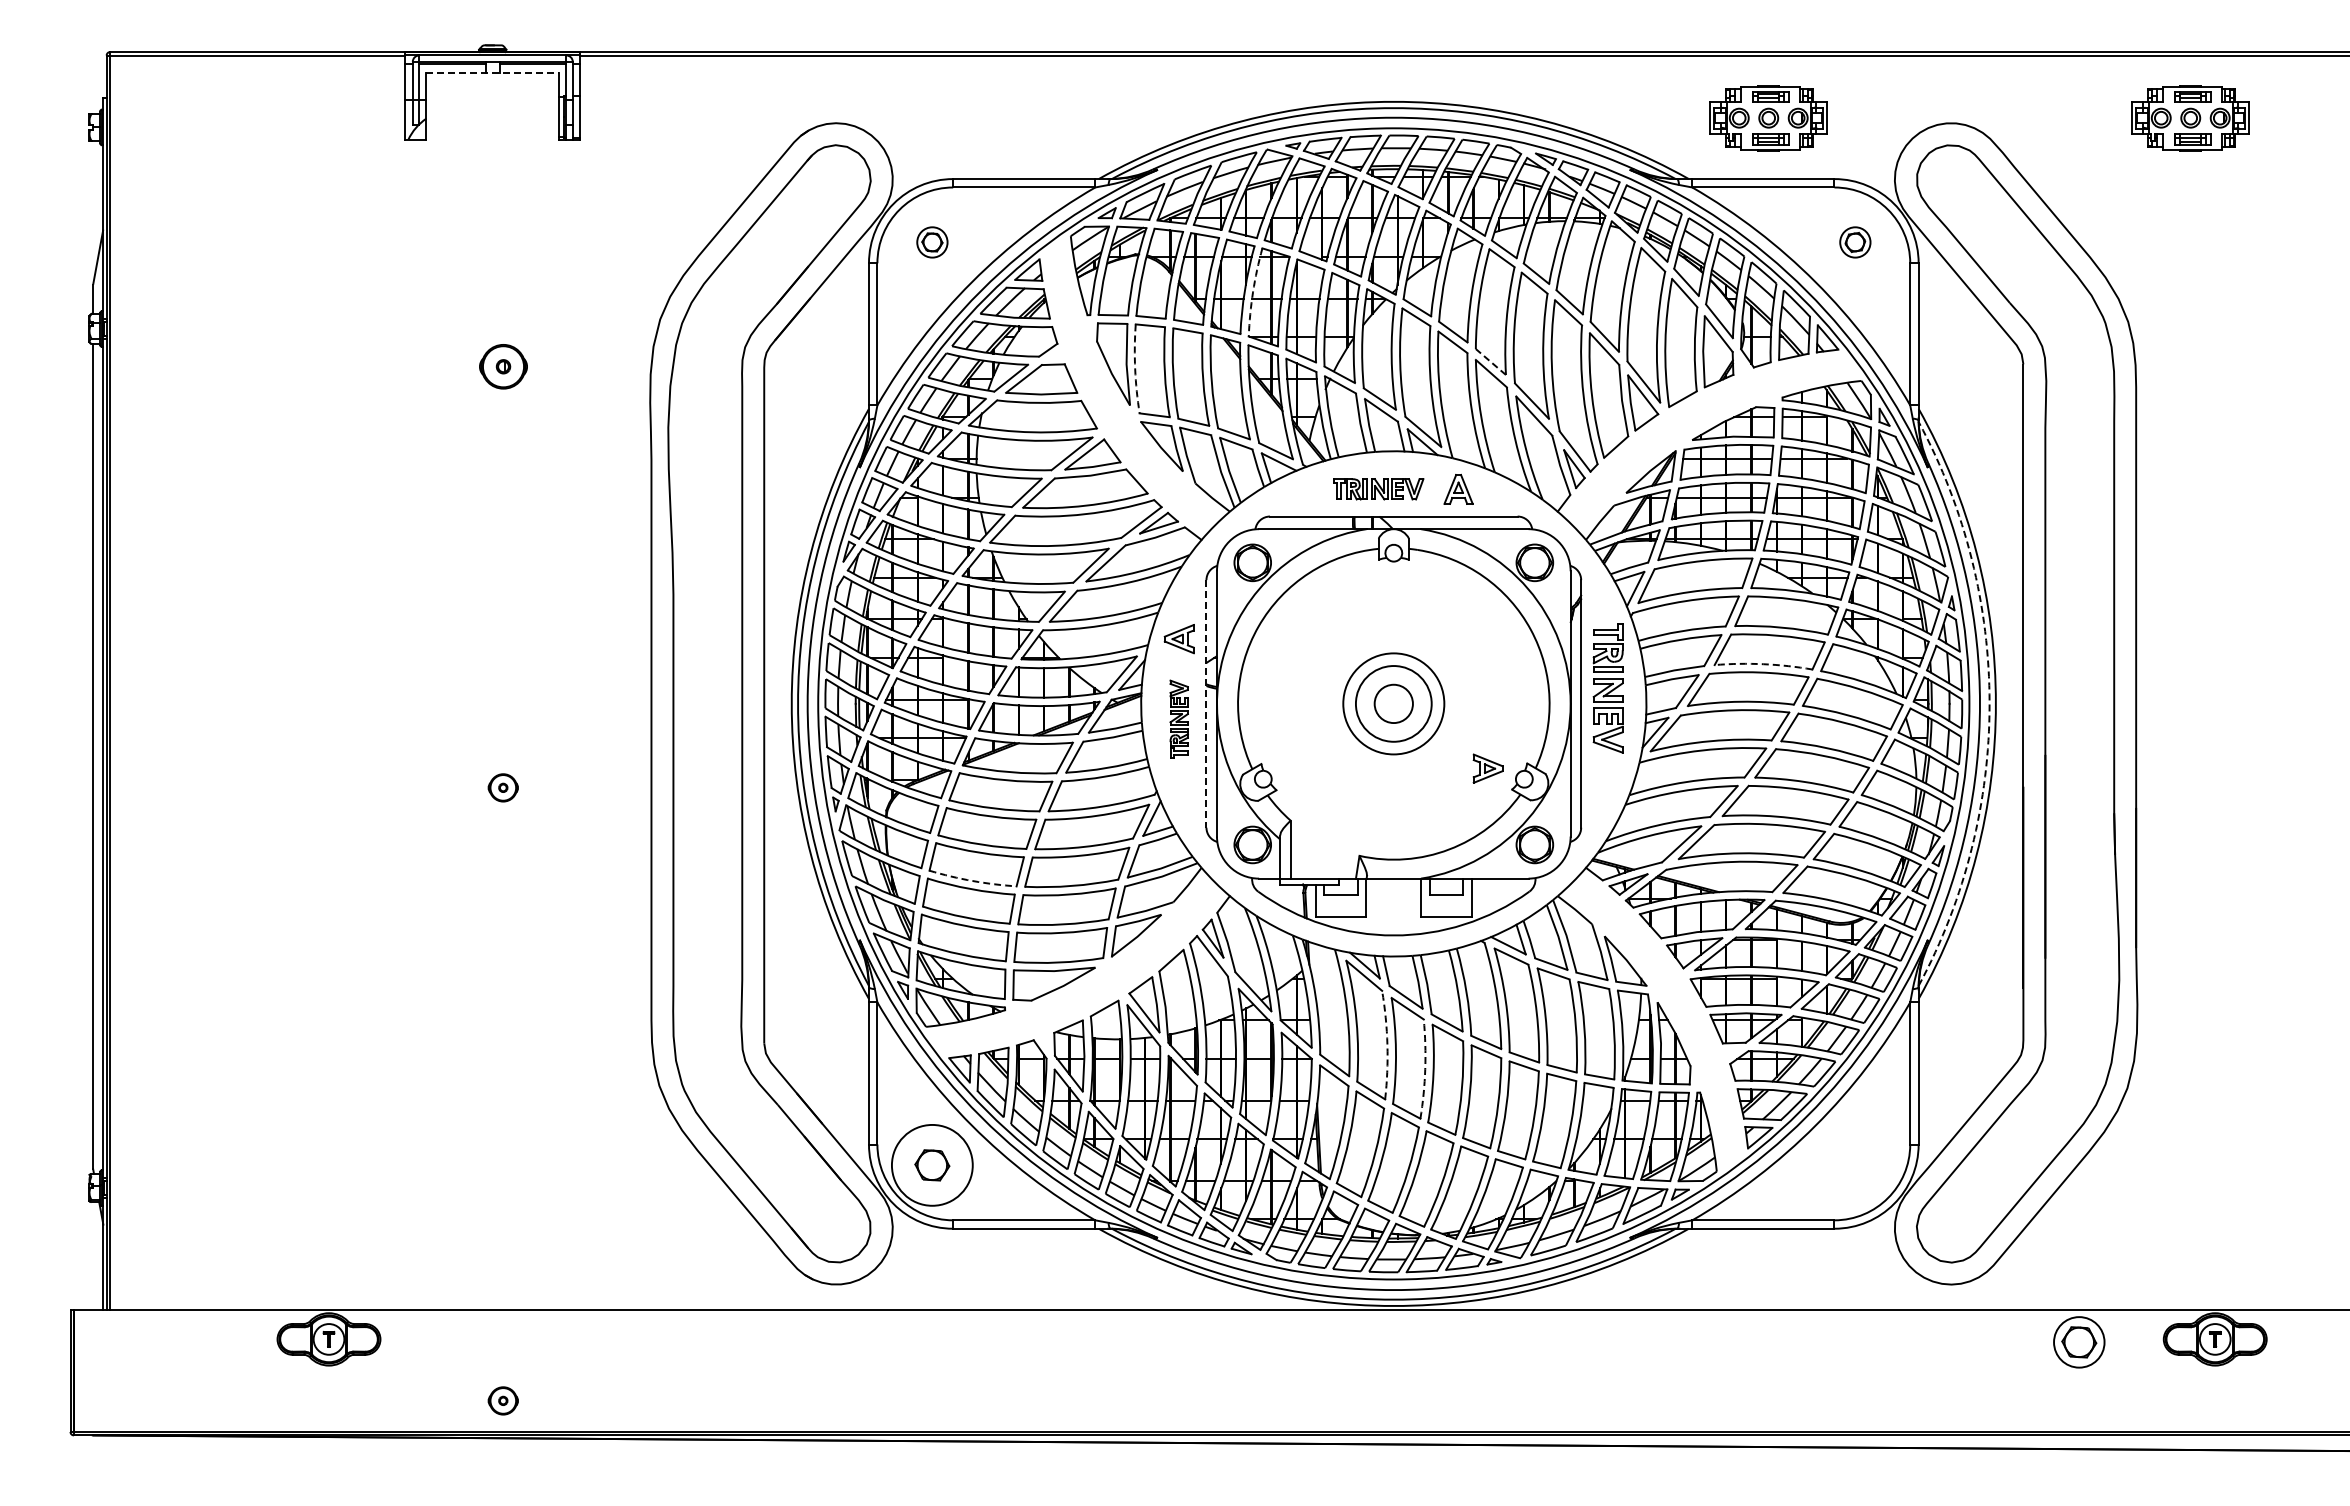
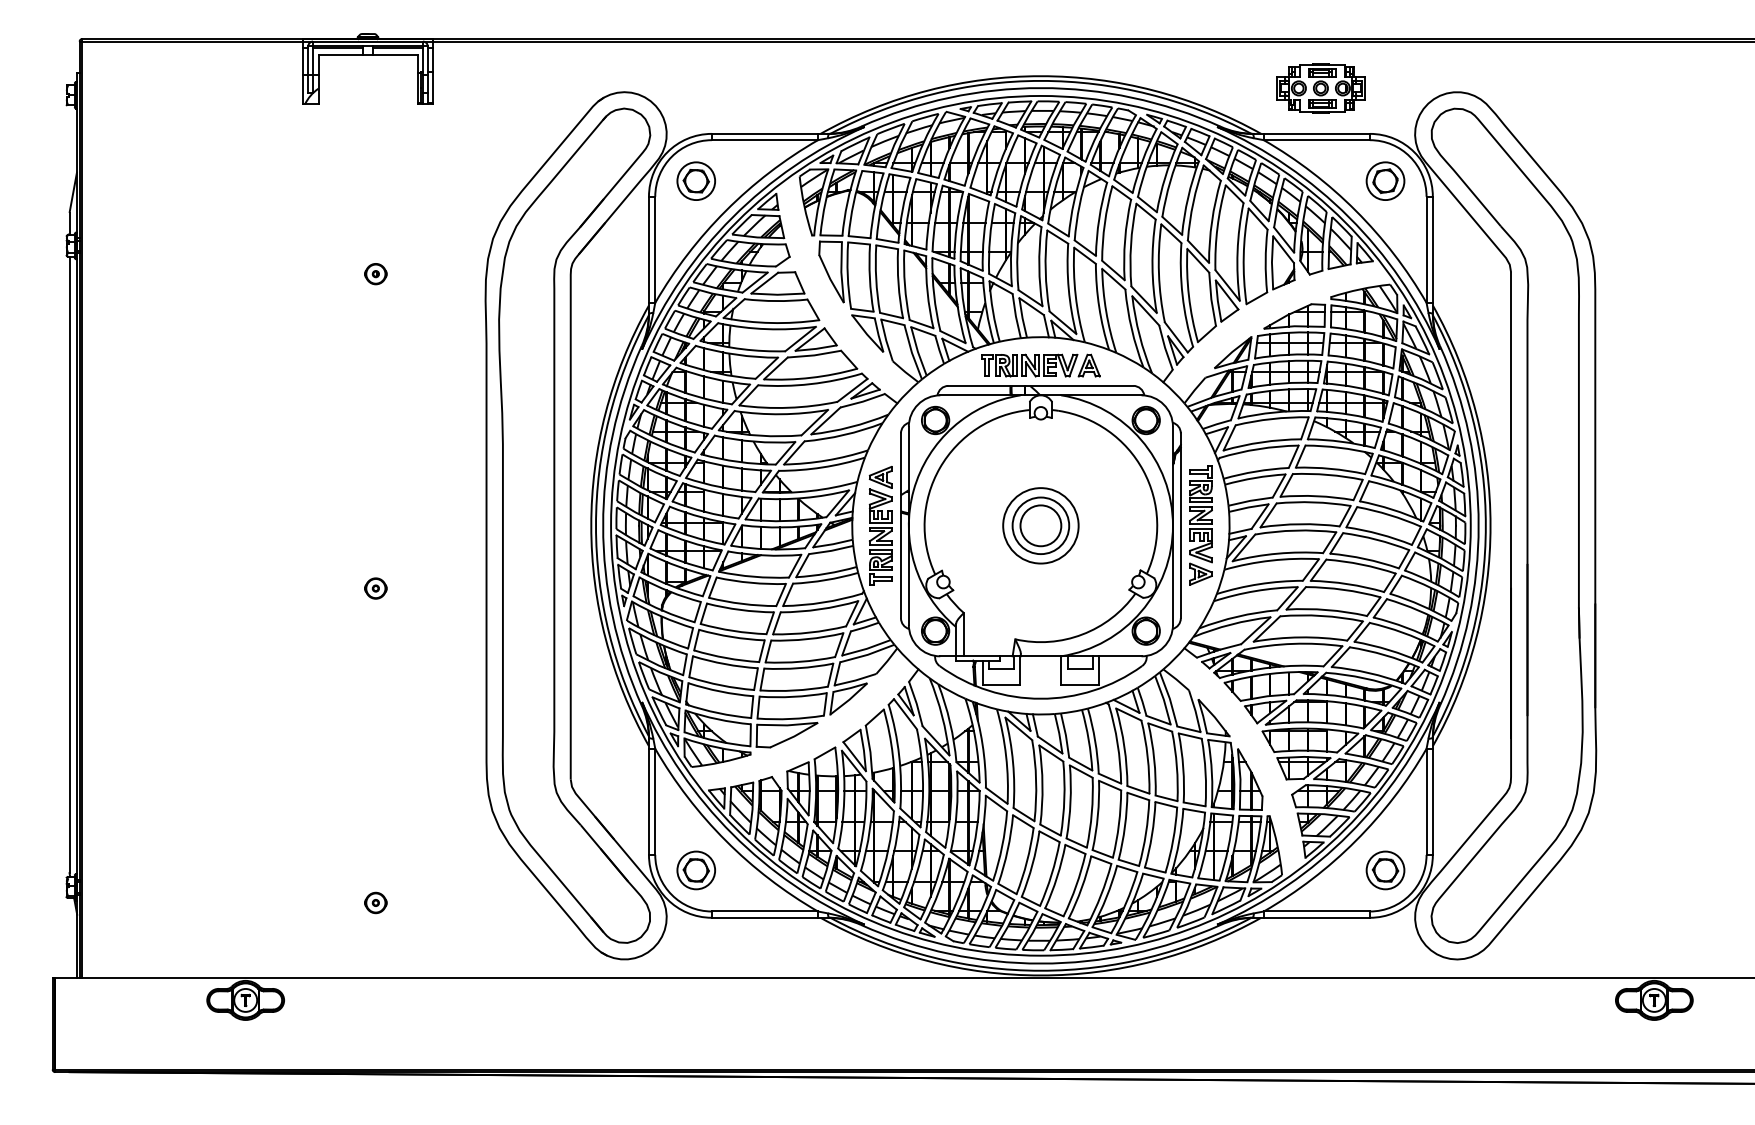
line: (493, 73) -> (368, 55), dashed -> solid
part: (2190, 118) -> (1635, 88), removed
part: (932, 242) -> (696, 181), size x1.67
part: (1855, 242) -> (1385, 181), size x1.67
arc: (1253, 292) -> (936, 218), dashed -> solid
line: (1490, 362) -> (1113, 270), dashed -> solid
part: (502, 366) -> (375, 273), size x0.62
arc: (1135, 369) -> (848, 276), dashed -> solid
part: (1378, 488) -> (1029, 364), size x1.43
arc: (1763, 664) -> (1316, 496), dashed -> solid
line: (1206, 703) -> (901, 525), dashed -> solid
circle: (1393, 703) -> (1040, 525), size x1.43
arc: (1989, 703) -> (1485, 525), dashed -> solid
part: (1178, 718) -> (880, 536), size x1.67
part: (1487, 768) -> (1200, 574), moved
arc: (972, 880) -> (726, 657), dashed -> solid
arc: (1387, 1045) -> (1036, 780), dashed -> solid
arc: (1425, 1069) -> (1064, 798), dashed -> solid
circle: (932, 1165) -> (696, 870), size x0.62
part: (2079, 1342) -> (1385, 870), moved
part: (502, 1400) -> (375, 902), moved

